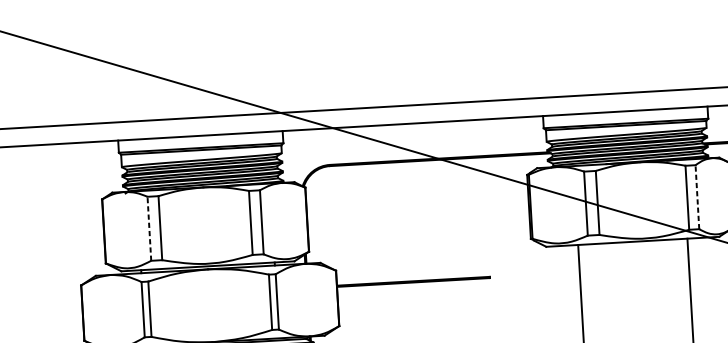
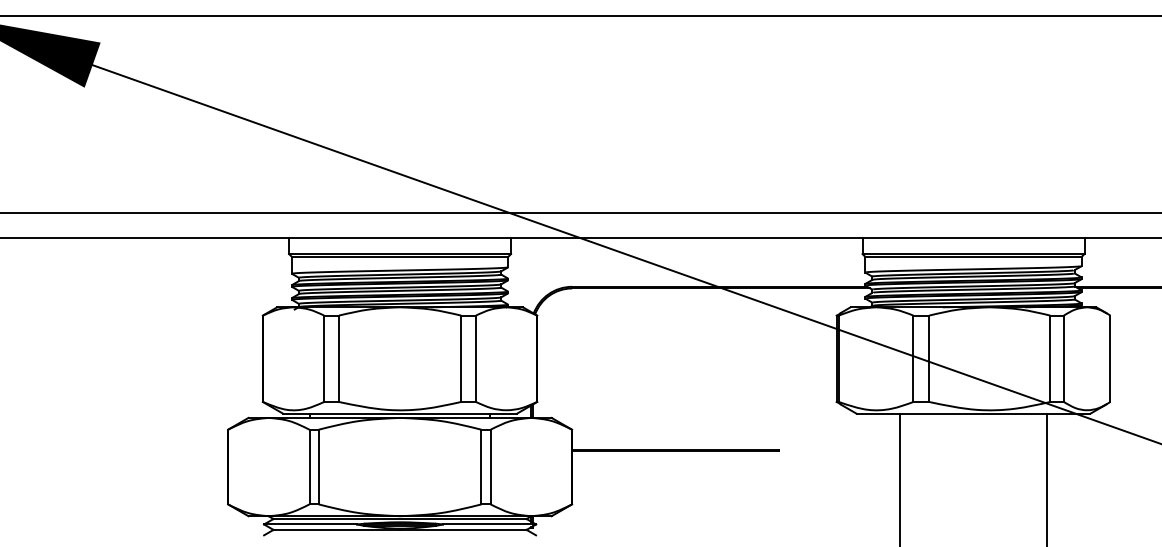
line: (697, 197) -> (1063, 358), dashed -> solid
line: (149, 228) -> (324, 358), dashed -> solid

